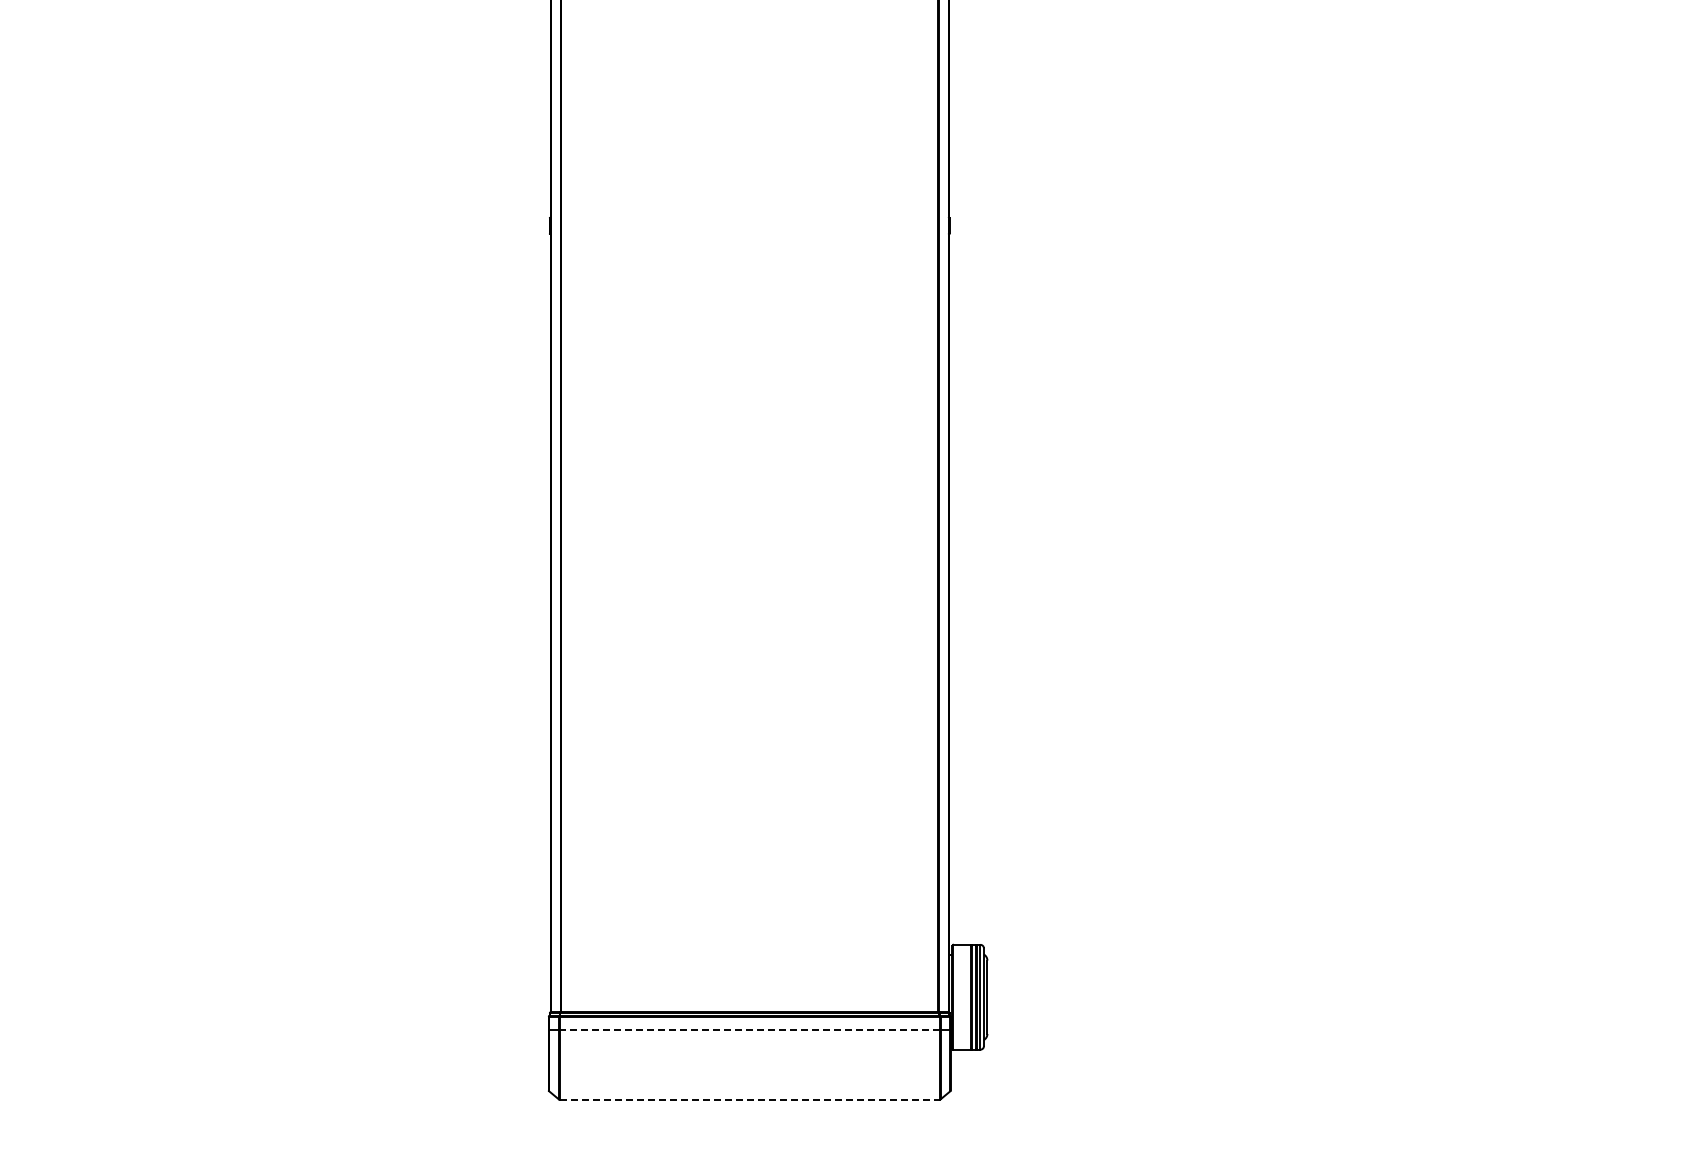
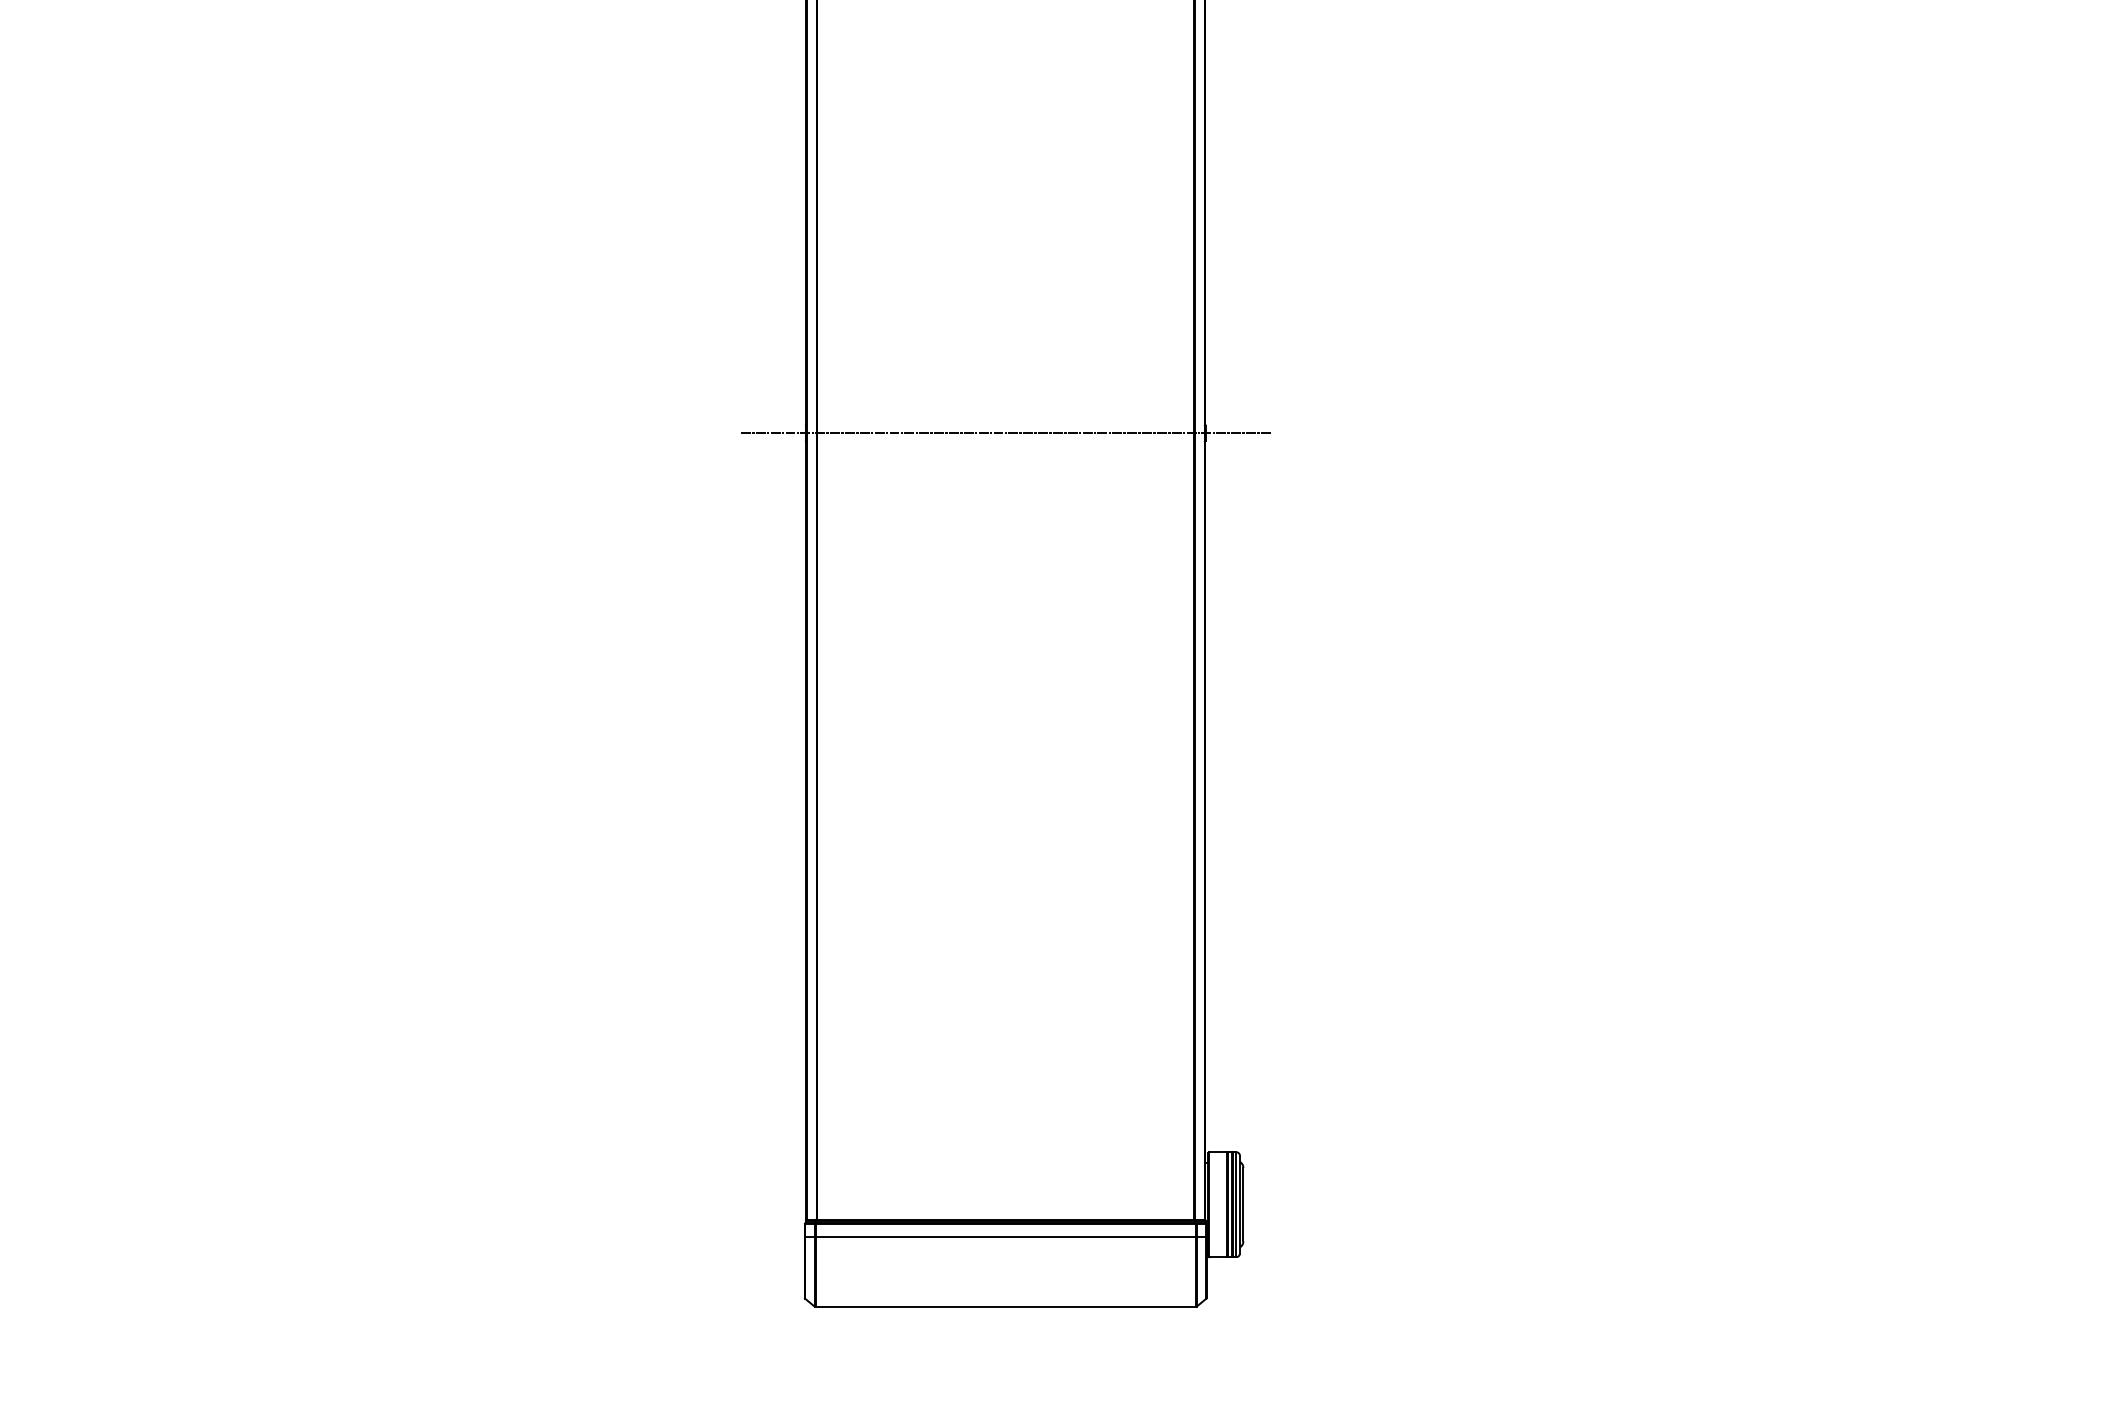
line: (749, 226) -> (1005, 433), added
line: (749, 1030) -> (1005, 1237), dashed -> solid
line: (750, 1100) -> (1006, 1307), dashed -> solid

